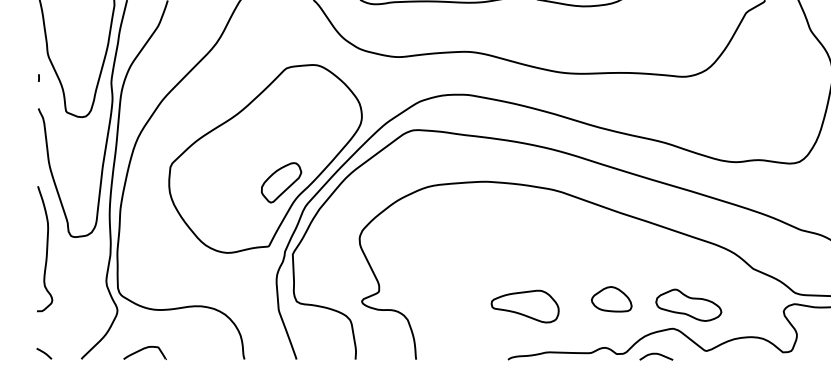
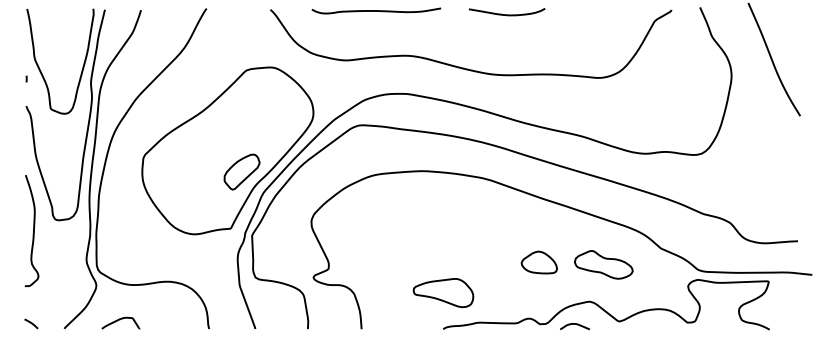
part: (610, 299) -> (538, 262), moved
part: (688, 304) -> (603, 264), moved
part: (525, 307) -> (443, 293), moved

